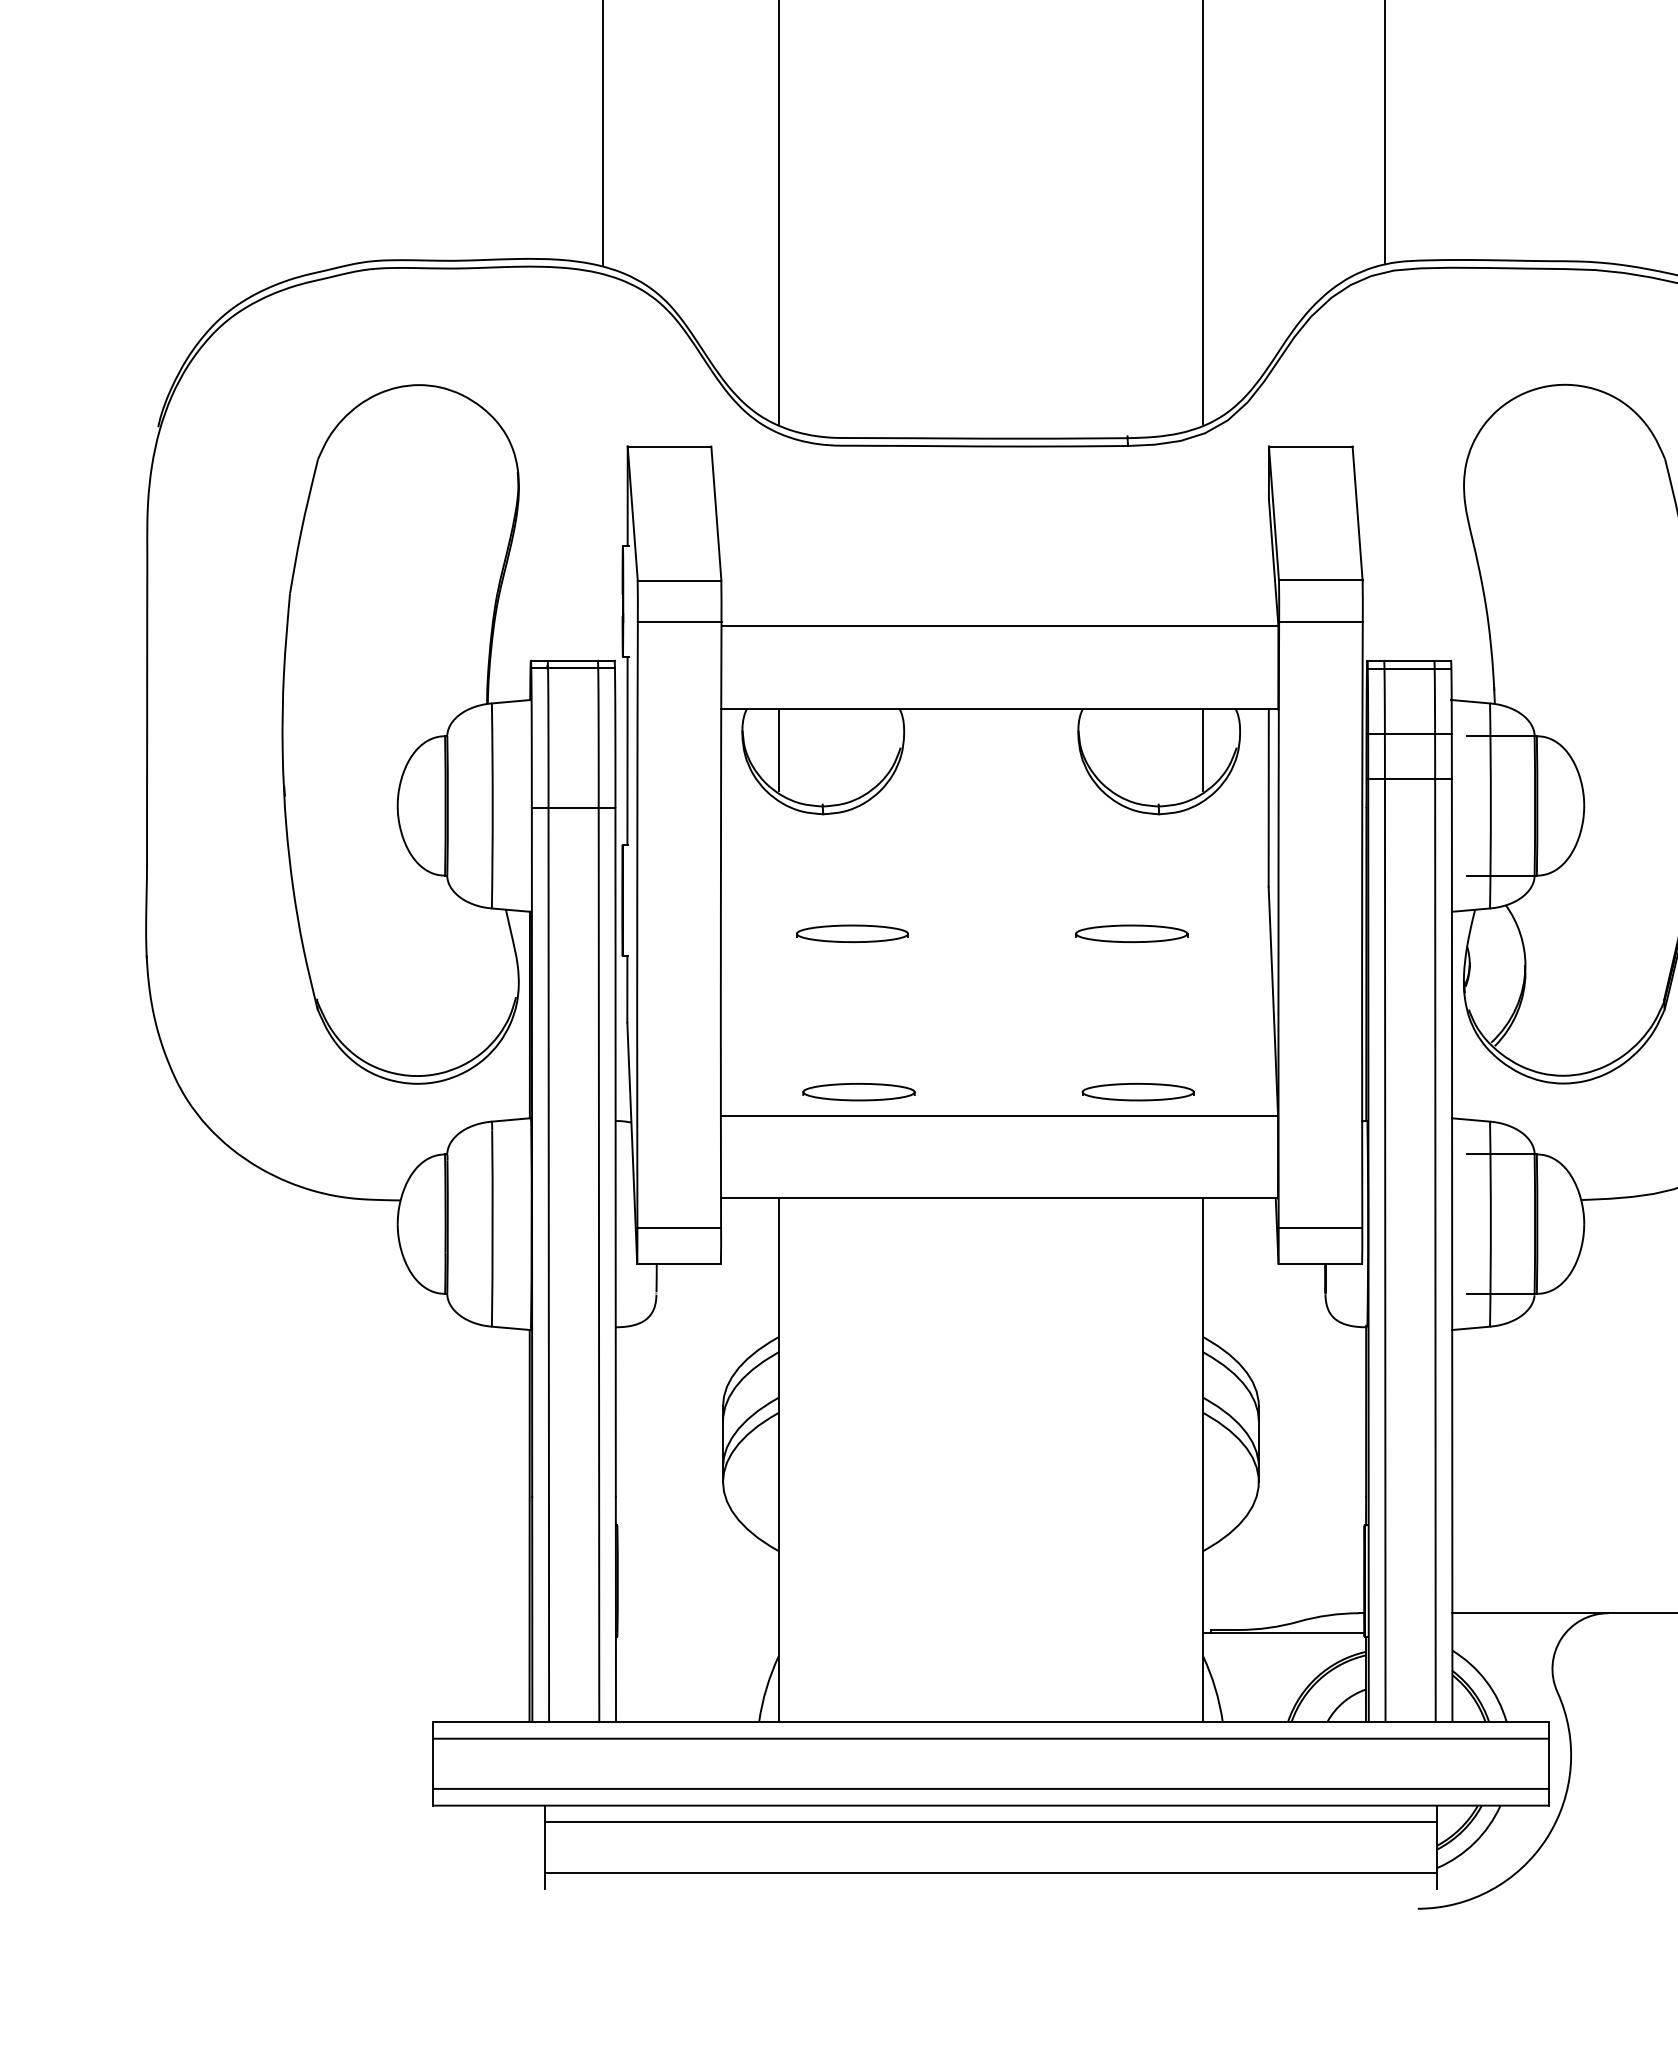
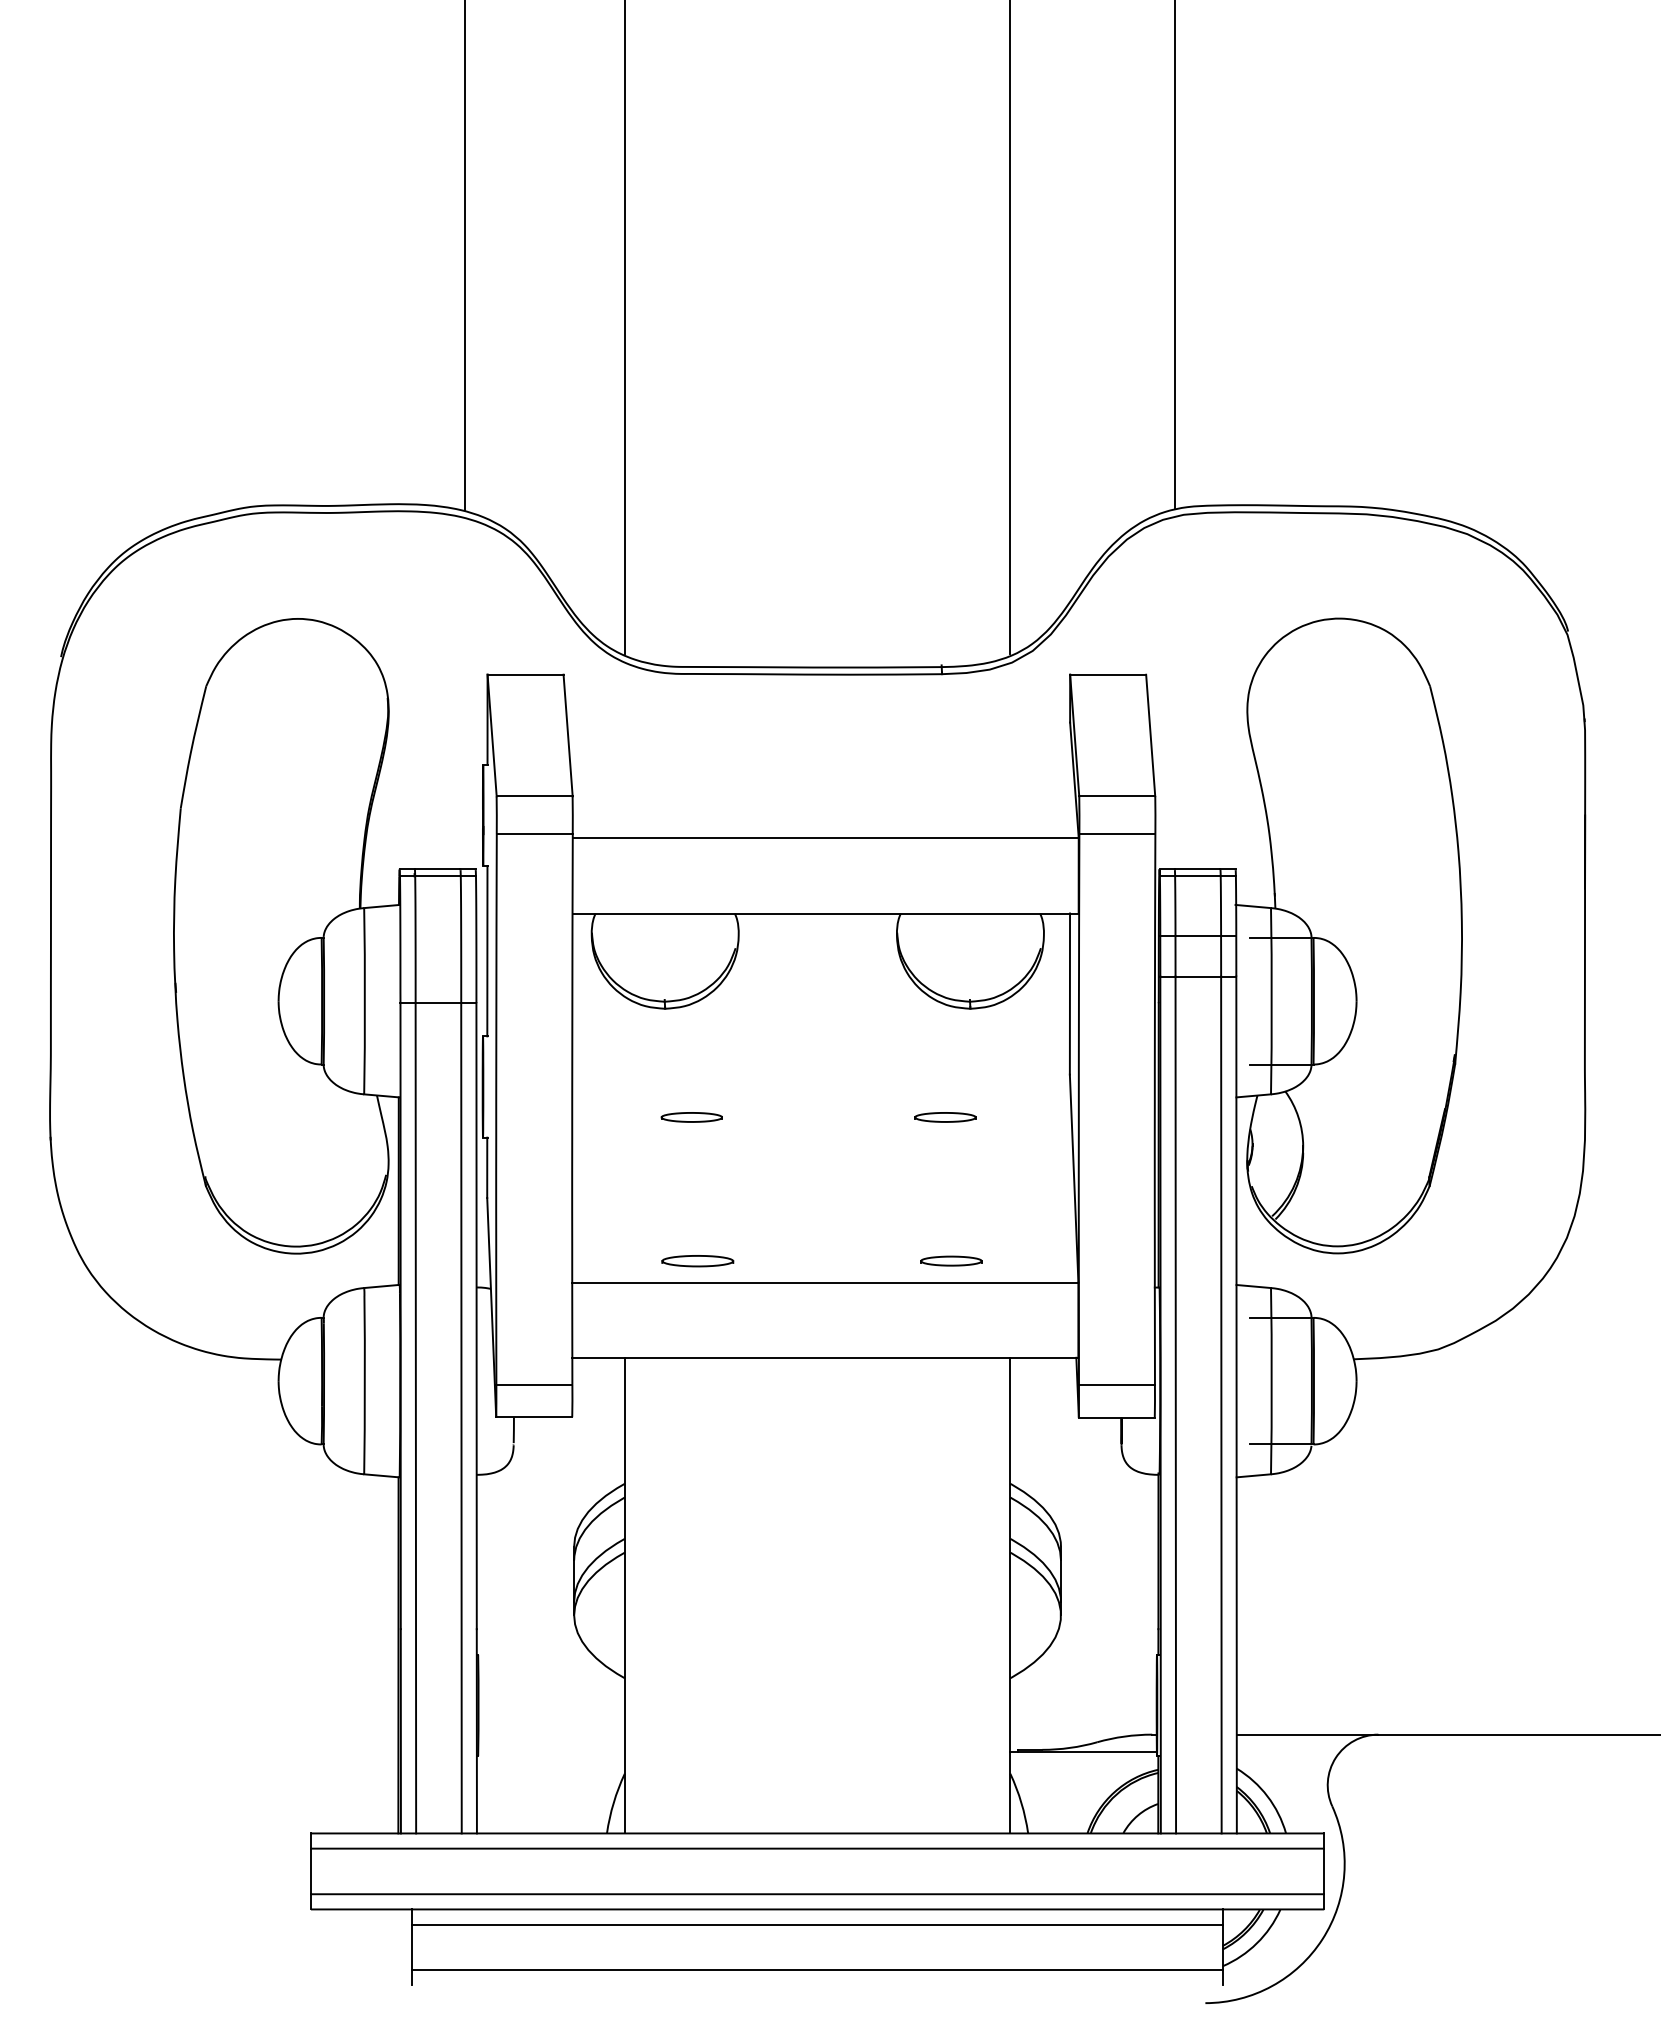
line: (778, 750) -> (624, 950), removed
line: (1203, 750) -> (1010, 950), removed
part: (852, 933) -> (691, 1117), size x0.6
part: (1131, 933) -> (945, 1117), size x0.6
part: (858, 1091) -> (697, 1260), size x0.7
part: (1138, 1091) -> (951, 1260), size x0.6

